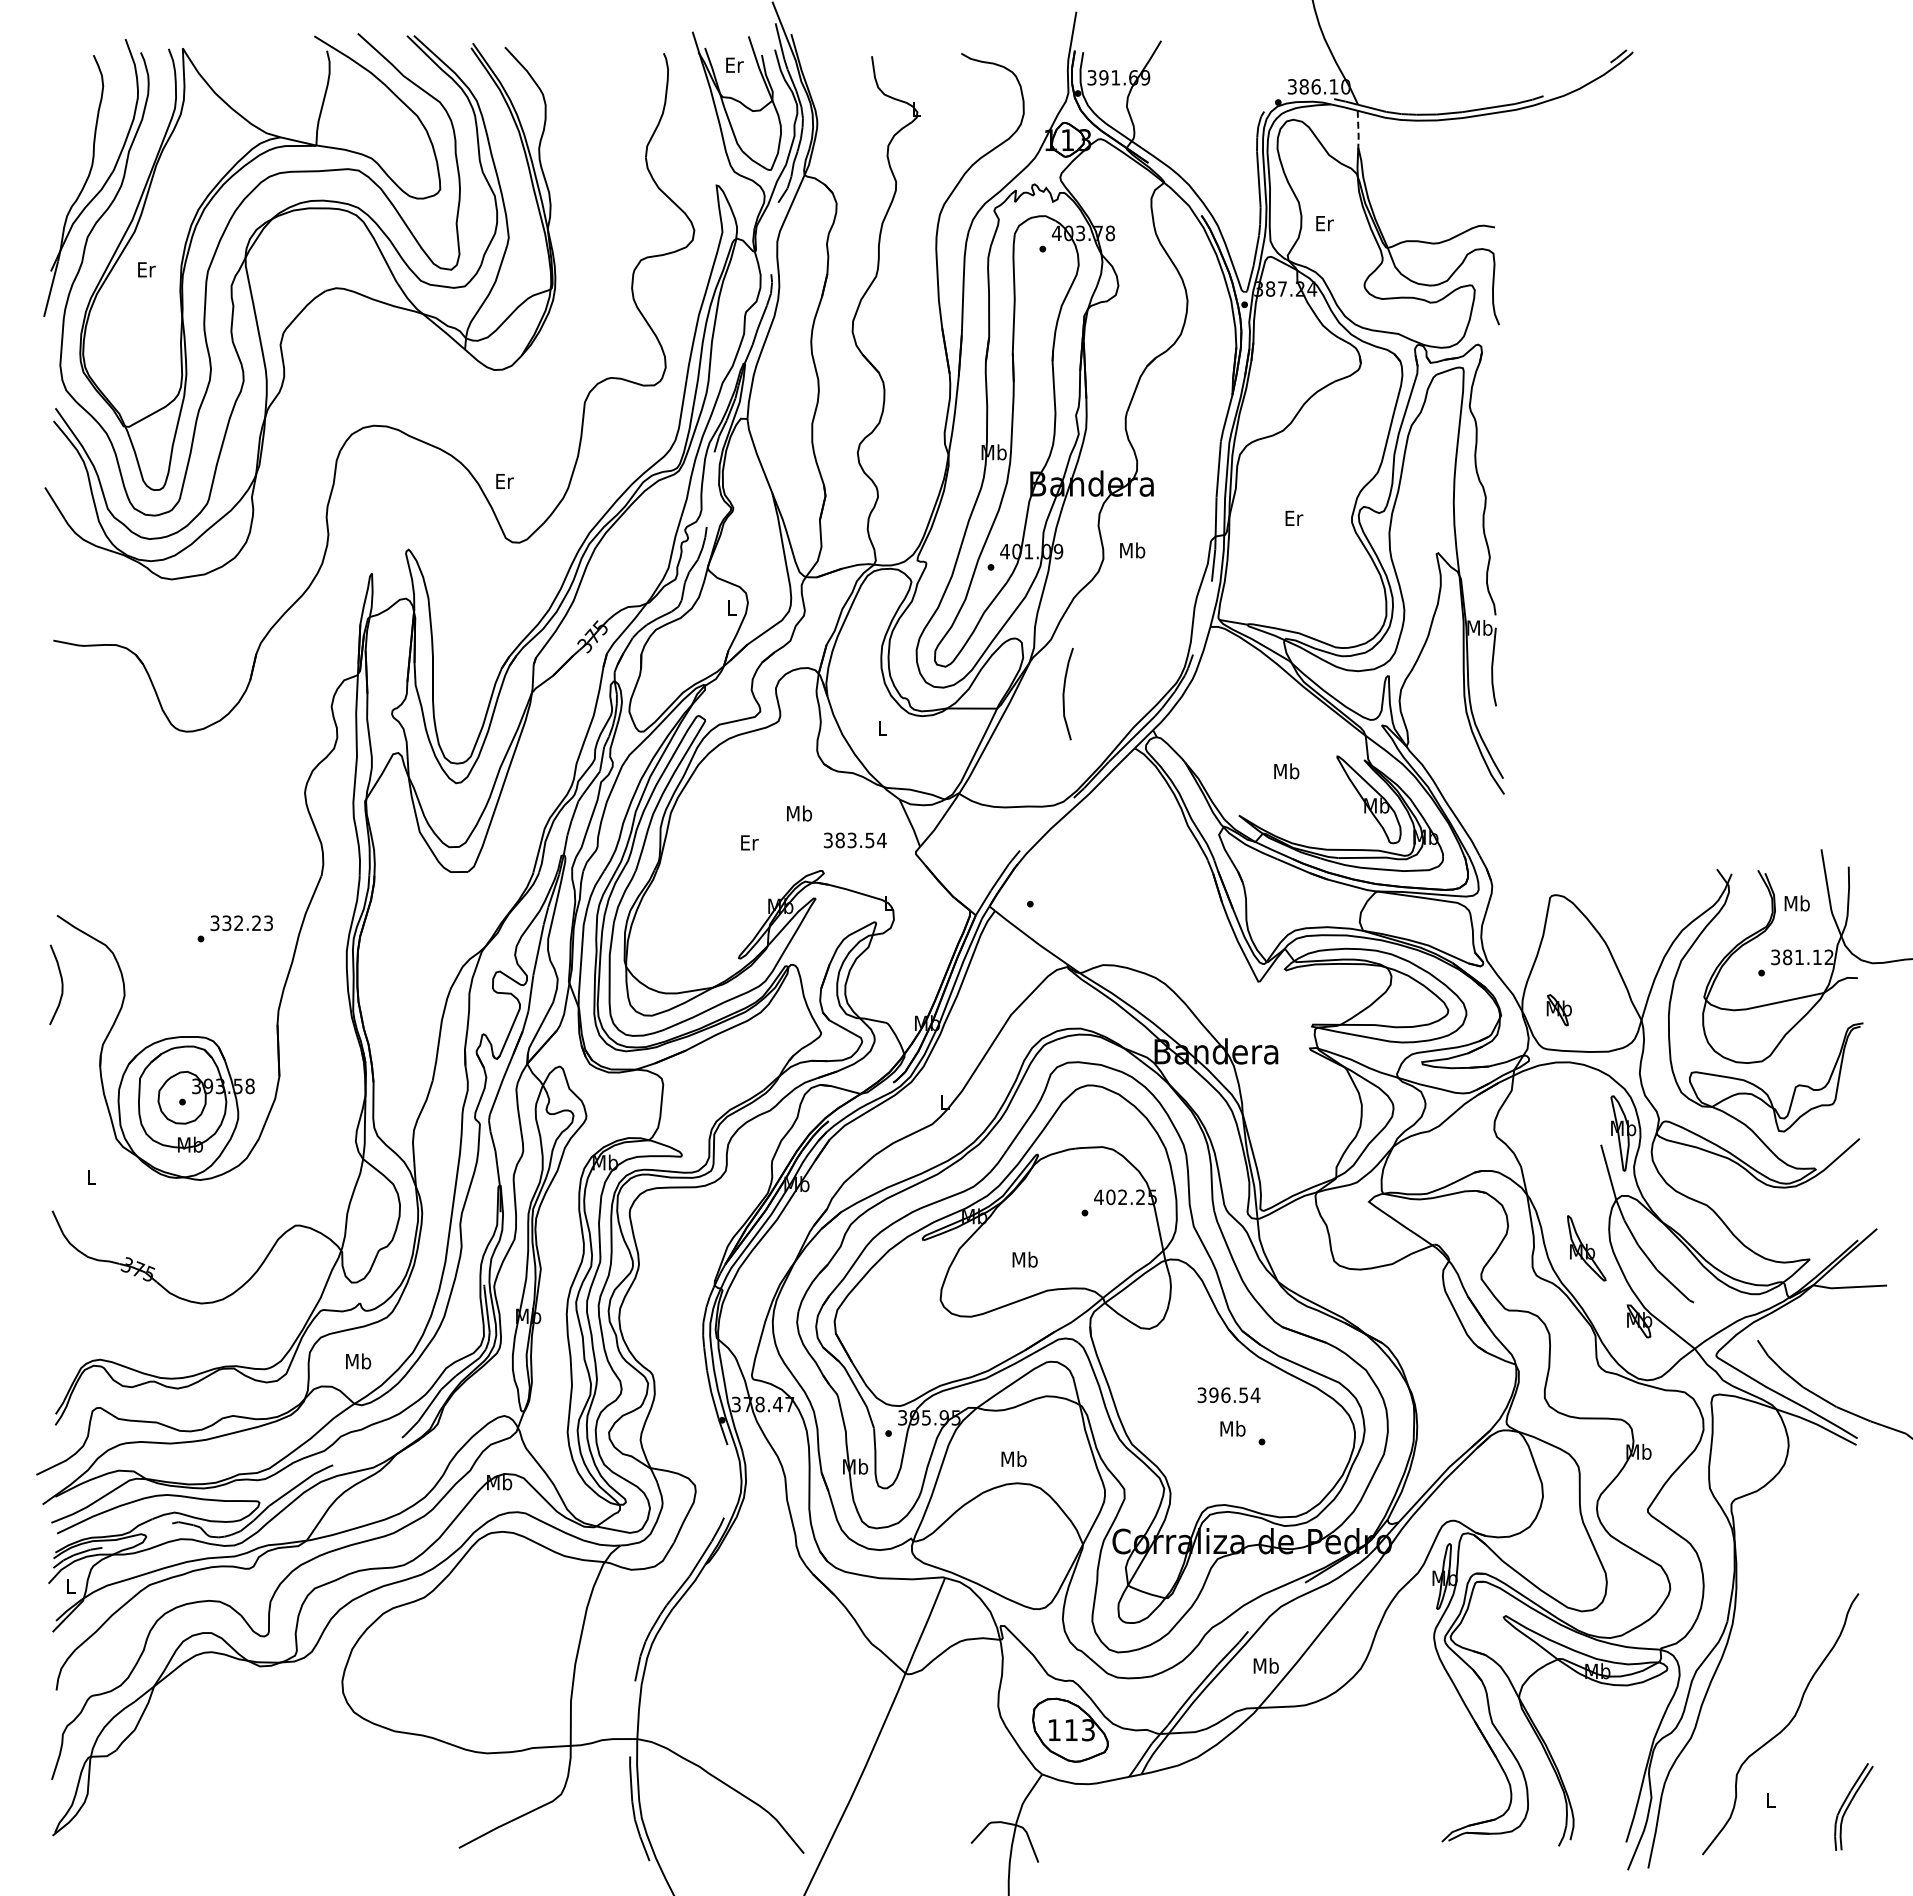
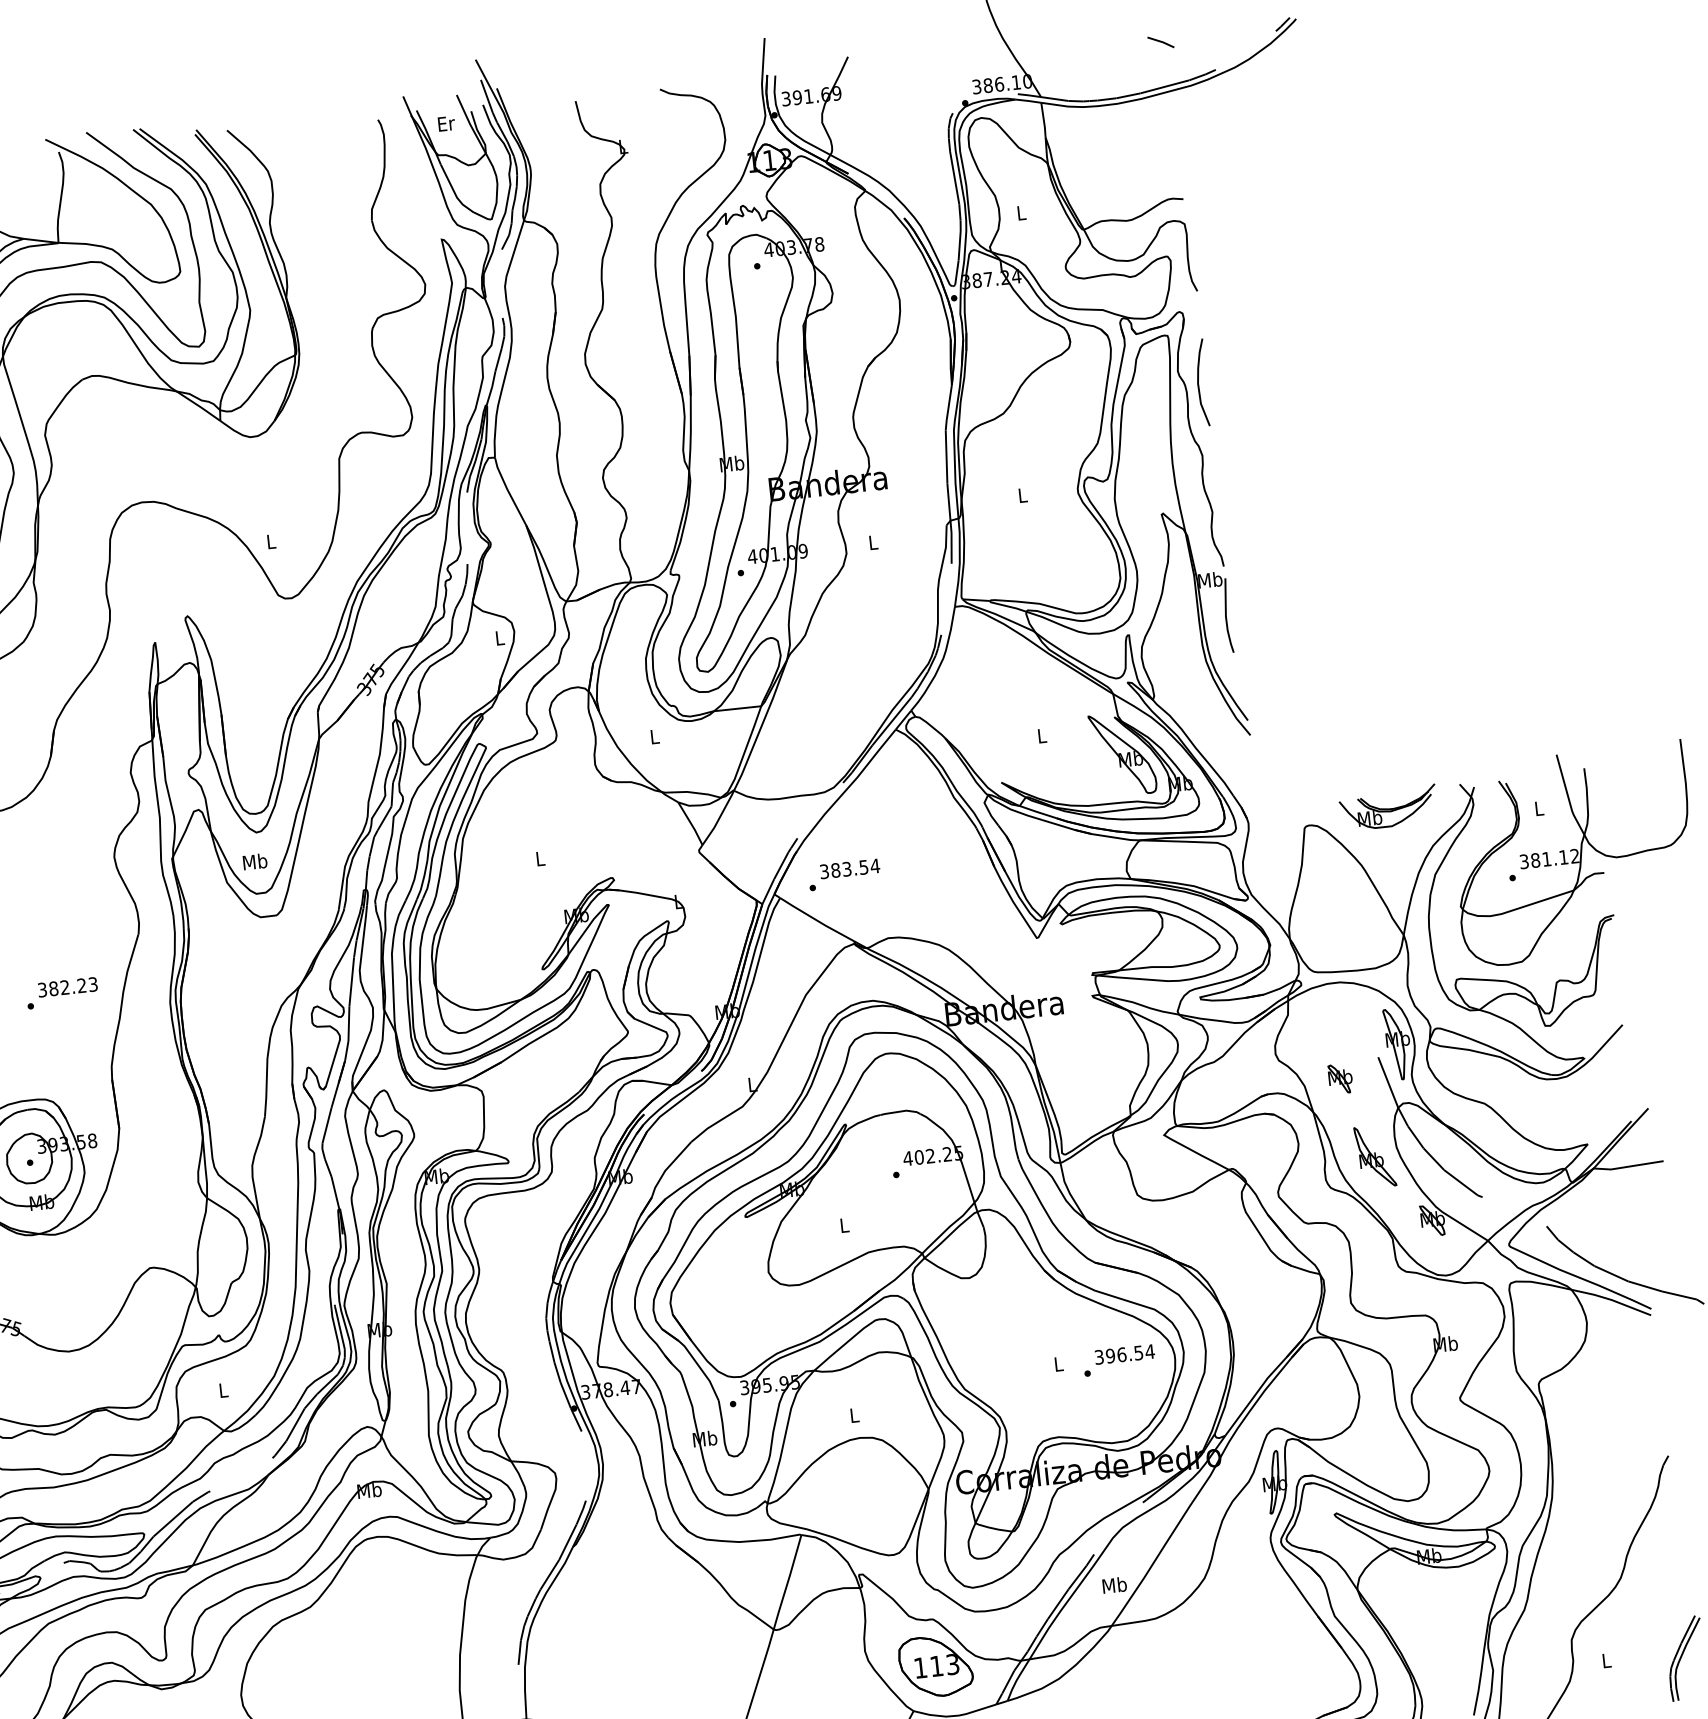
line: (1488, 61) -> (1160, 42), added
line: (1358, 130) -> (1044, 121), dashed -> solid
text: (1324, 223) -> (1021, 213), Er -> L
text: (504, 481) -> (271, 541), Er -> L
text: (1294, 517) -> (1023, 494), Er -> L
text: (1132, 550) -> (873, 542), Mb -> L
curve: (1064, 694) -> (1199, 383), moved
text: (1286, 771) -> (1041, 736), Mb -> L
text: (799, 813) -> (255, 861), moved
text: (854, 840) -> (849, 869), moved
text: (749, 842) -> (540, 858), Er -> L
part: (1639, 885) -> (1387, 807), added
text: (1796, 903) -> (1538, 808), Mb -> L
text: (226, 923) -> (53, 989), 332.23 -> 382.23
part: (1558, 1010) -> (1339, 1079), moved
text: (1024, 1259) -> (843, 1225), Mb -> L
text: (358, 1361) -> (223, 1390), Mb -> L
text: (1228, 1395) -> (1124, 1354), moved
text: (1232, 1428) -> (1058, 1363), Mb -> L
text: (1013, 1459) -> (854, 1415), Mb -> L

